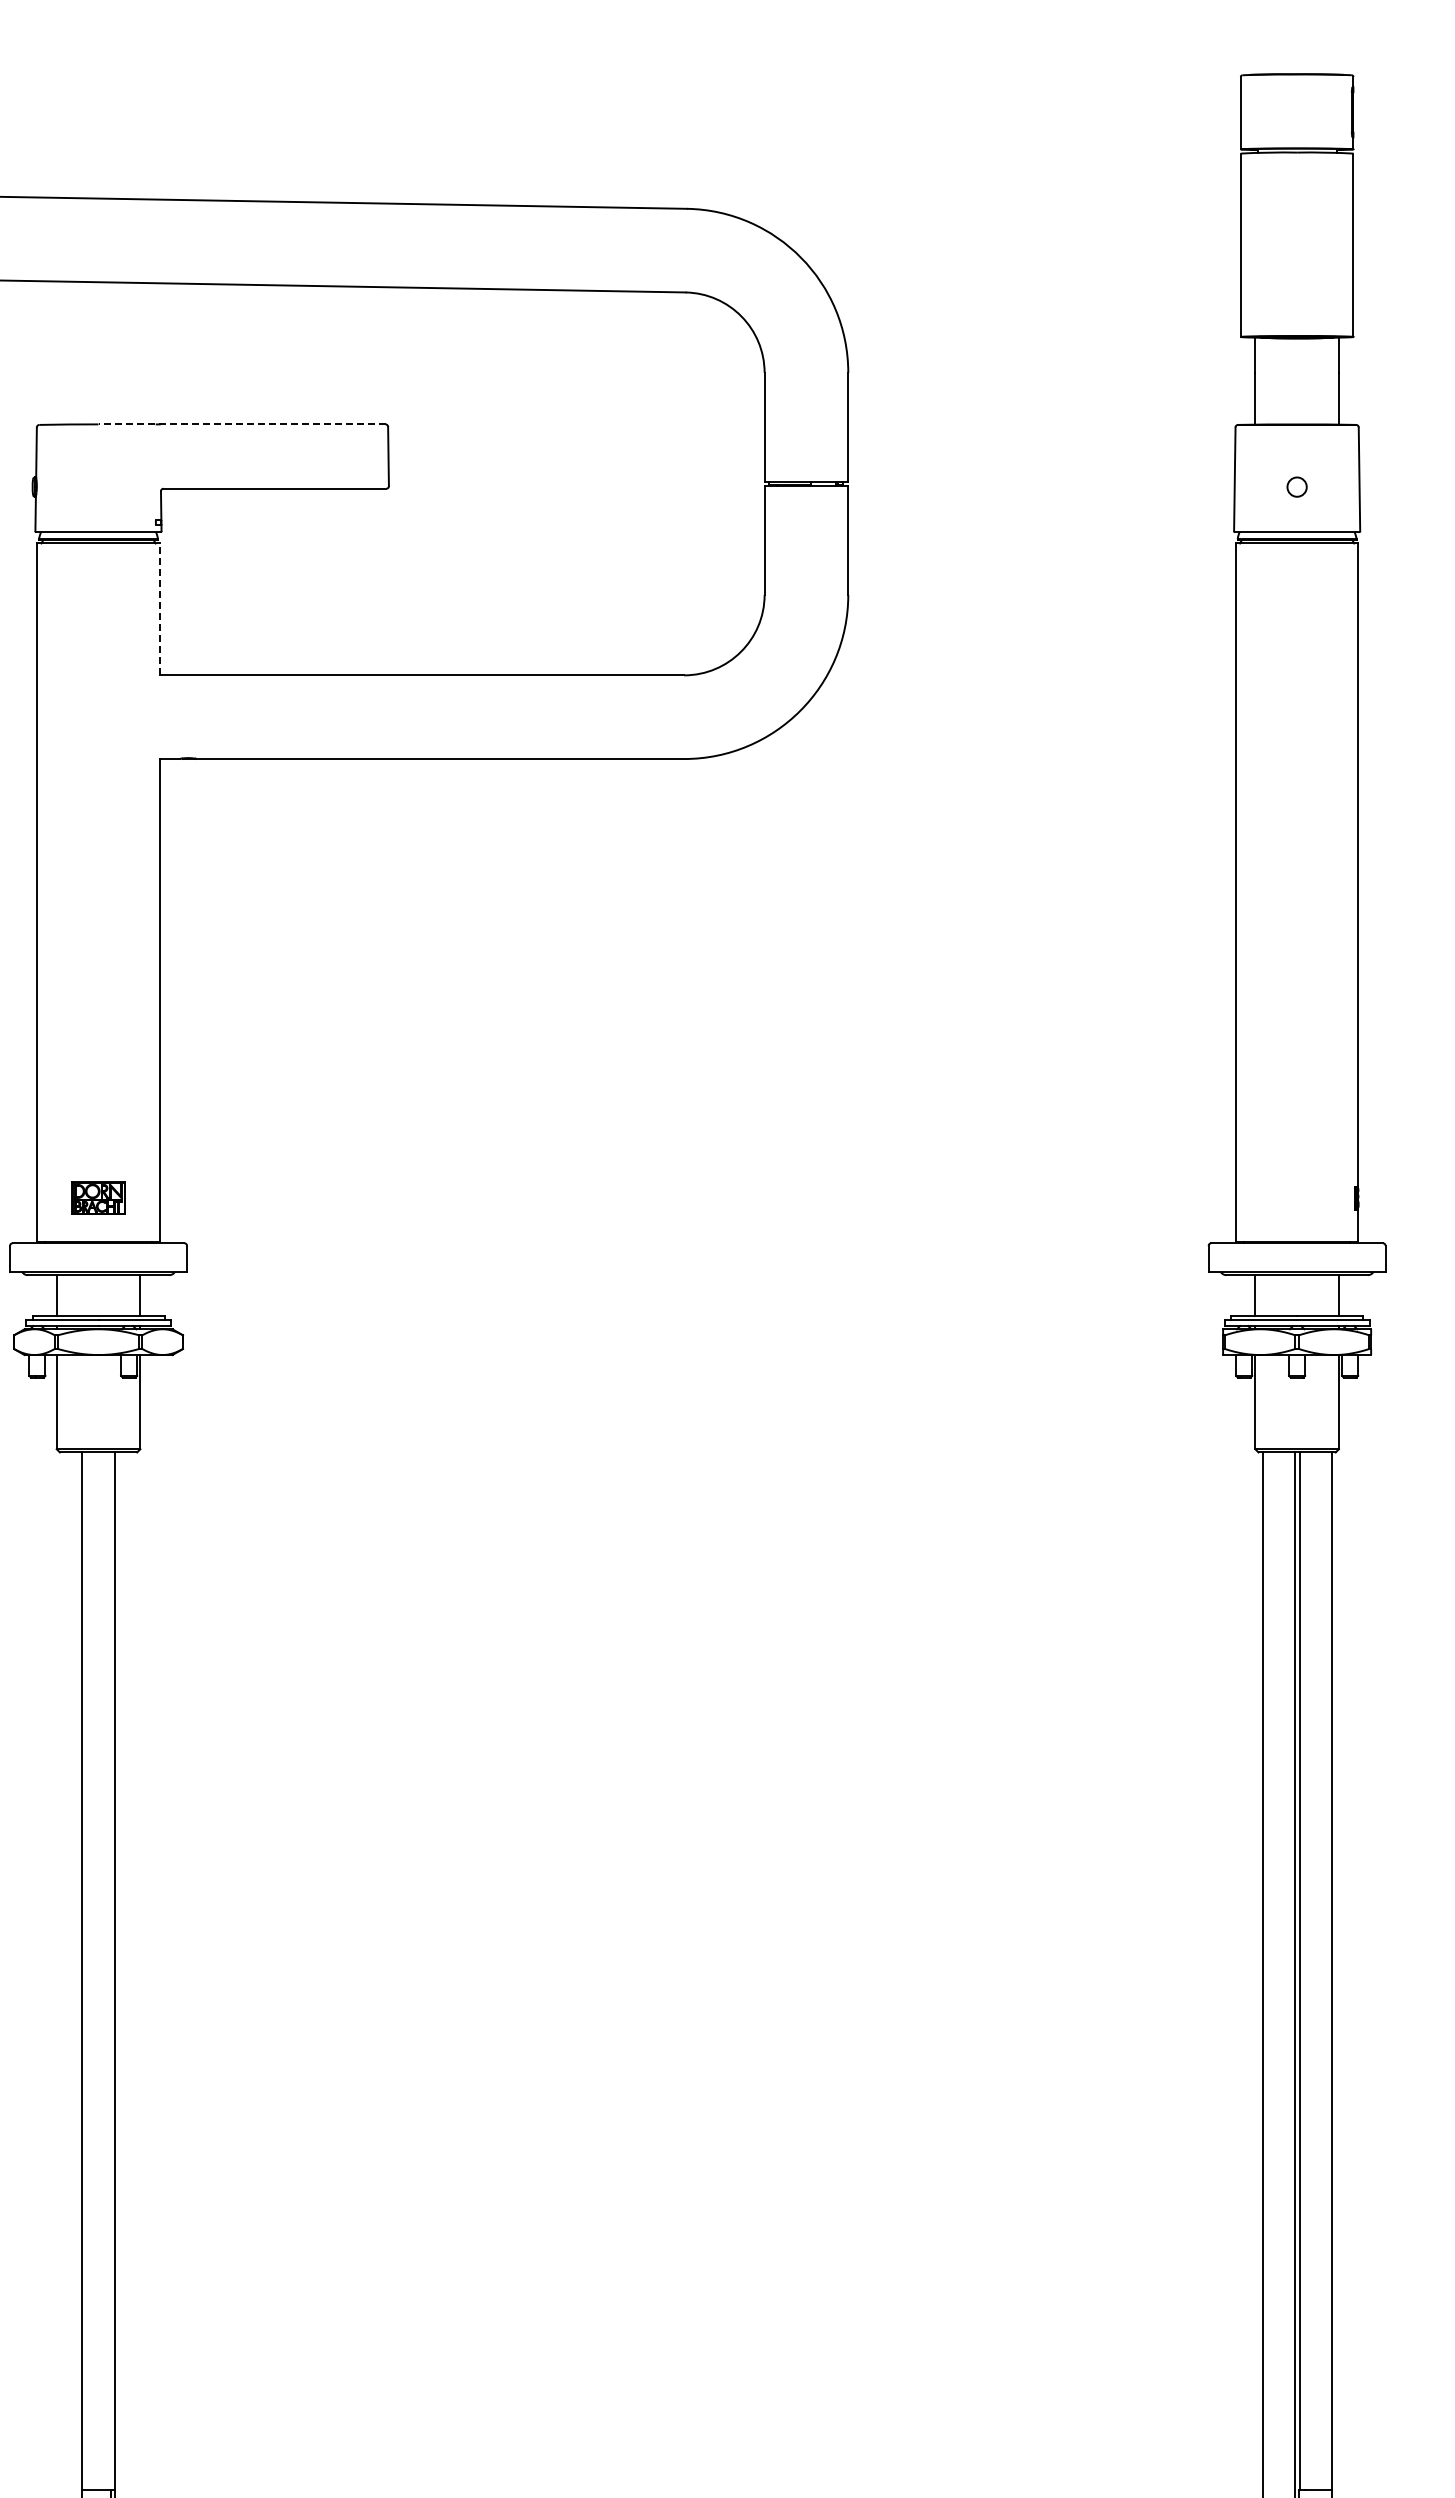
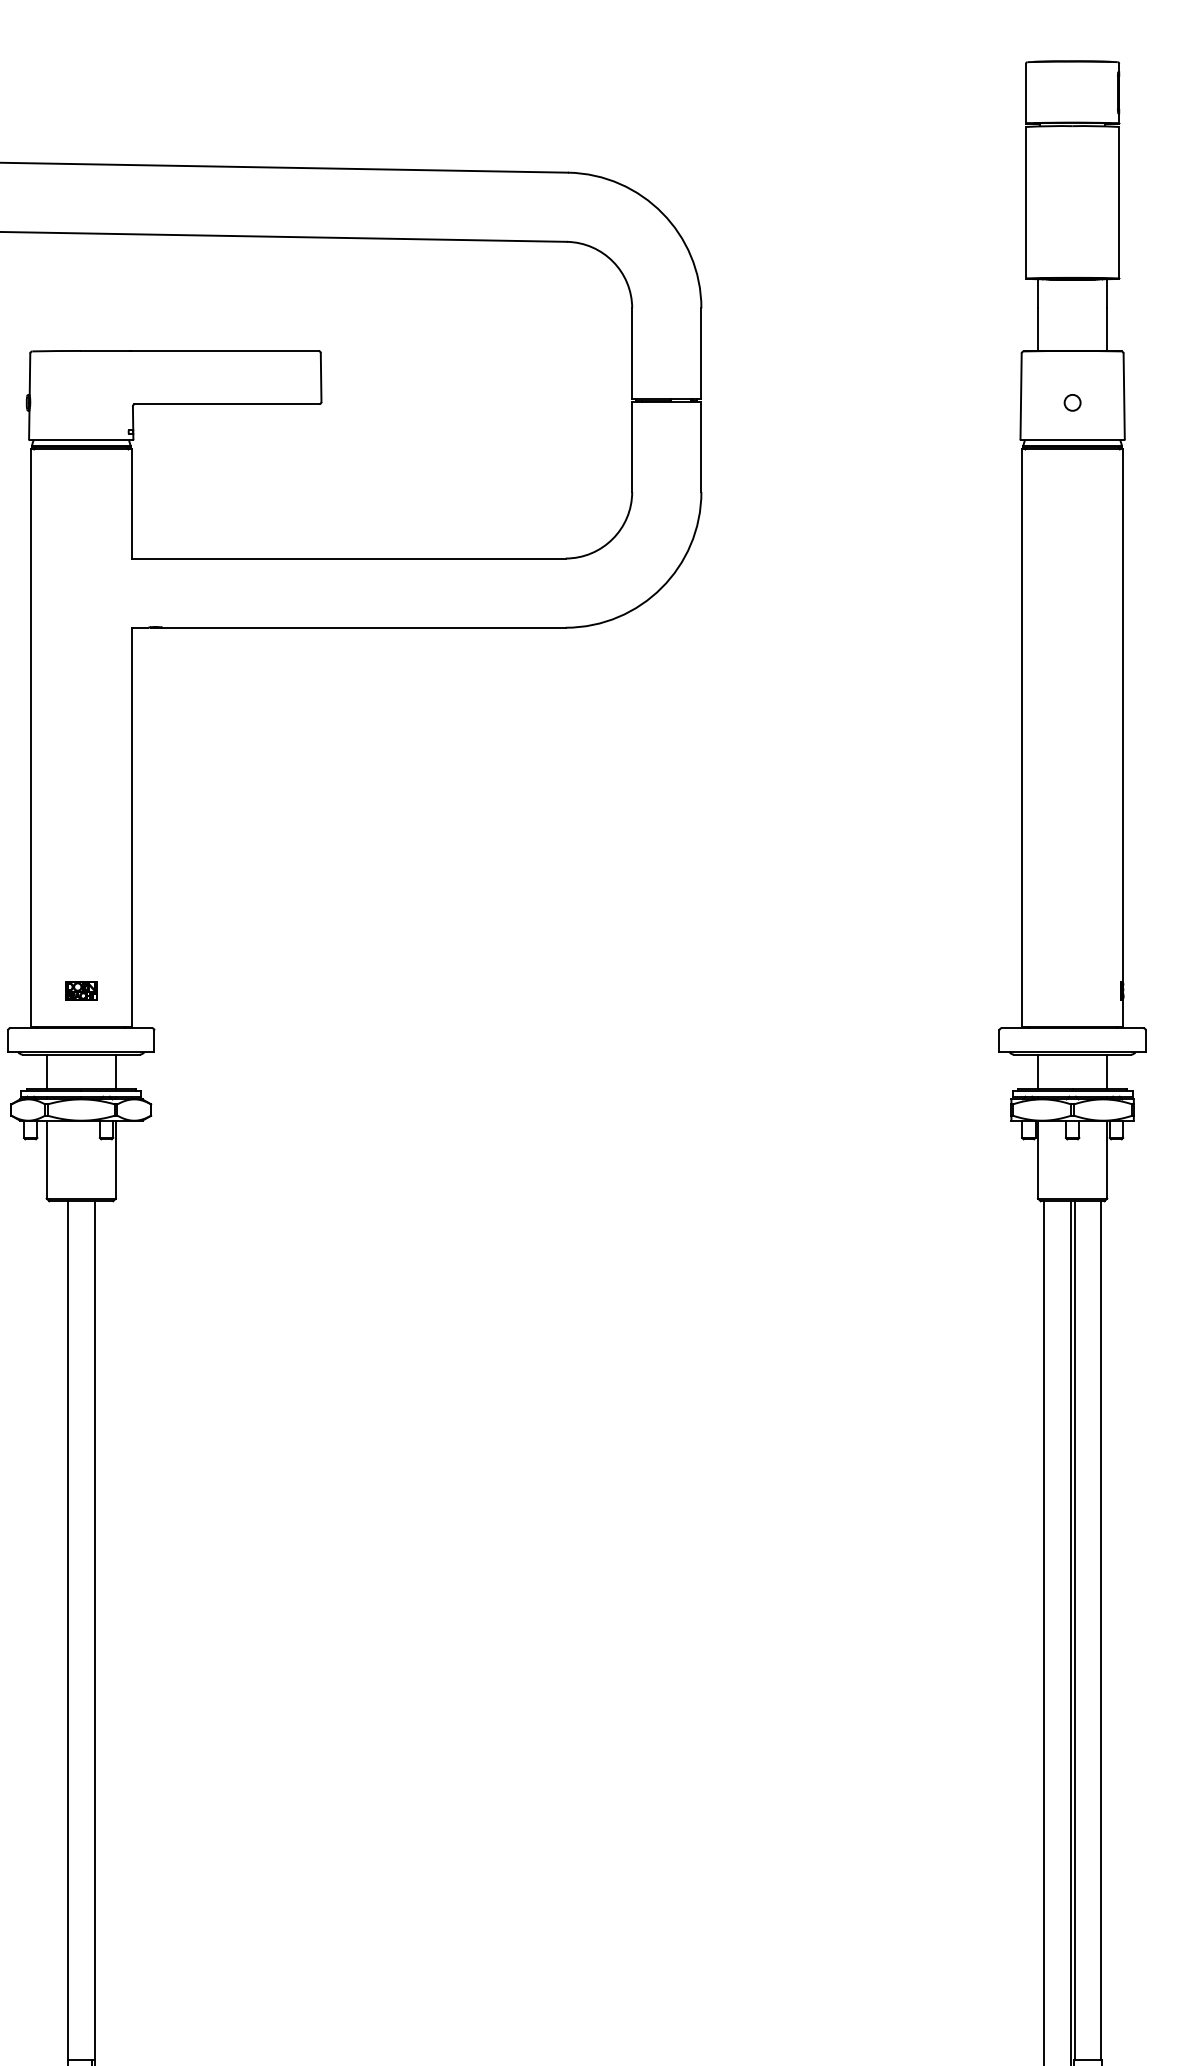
line: (242, 424) -> (200, 351), dashed -> solid
line: (159, 609) -> (131, 504), dashed -> solid
part: (98, 1198) -> (81, 991), size x0.71

